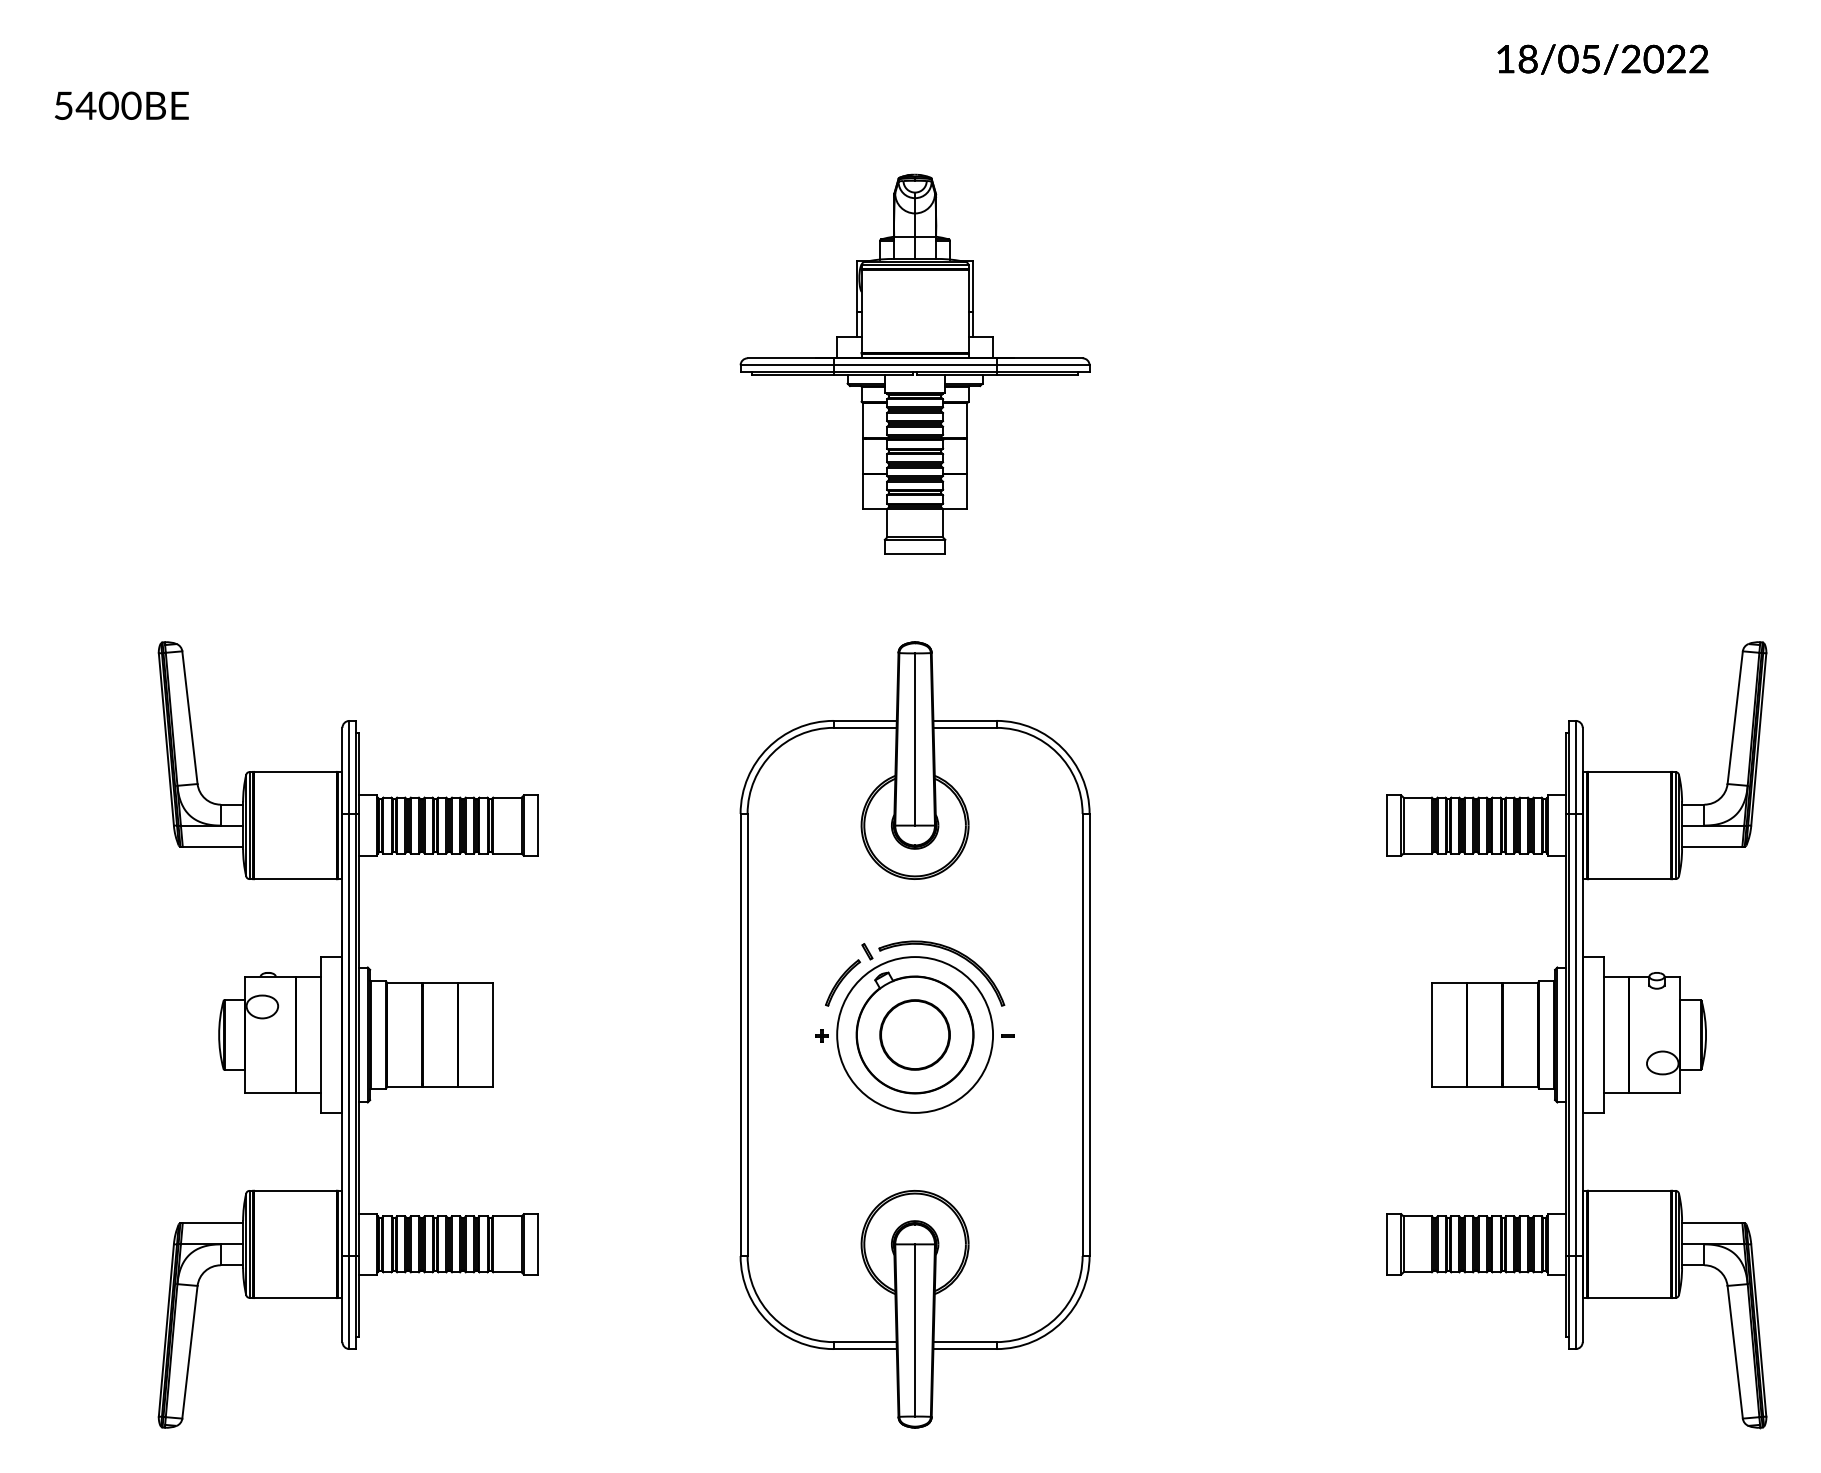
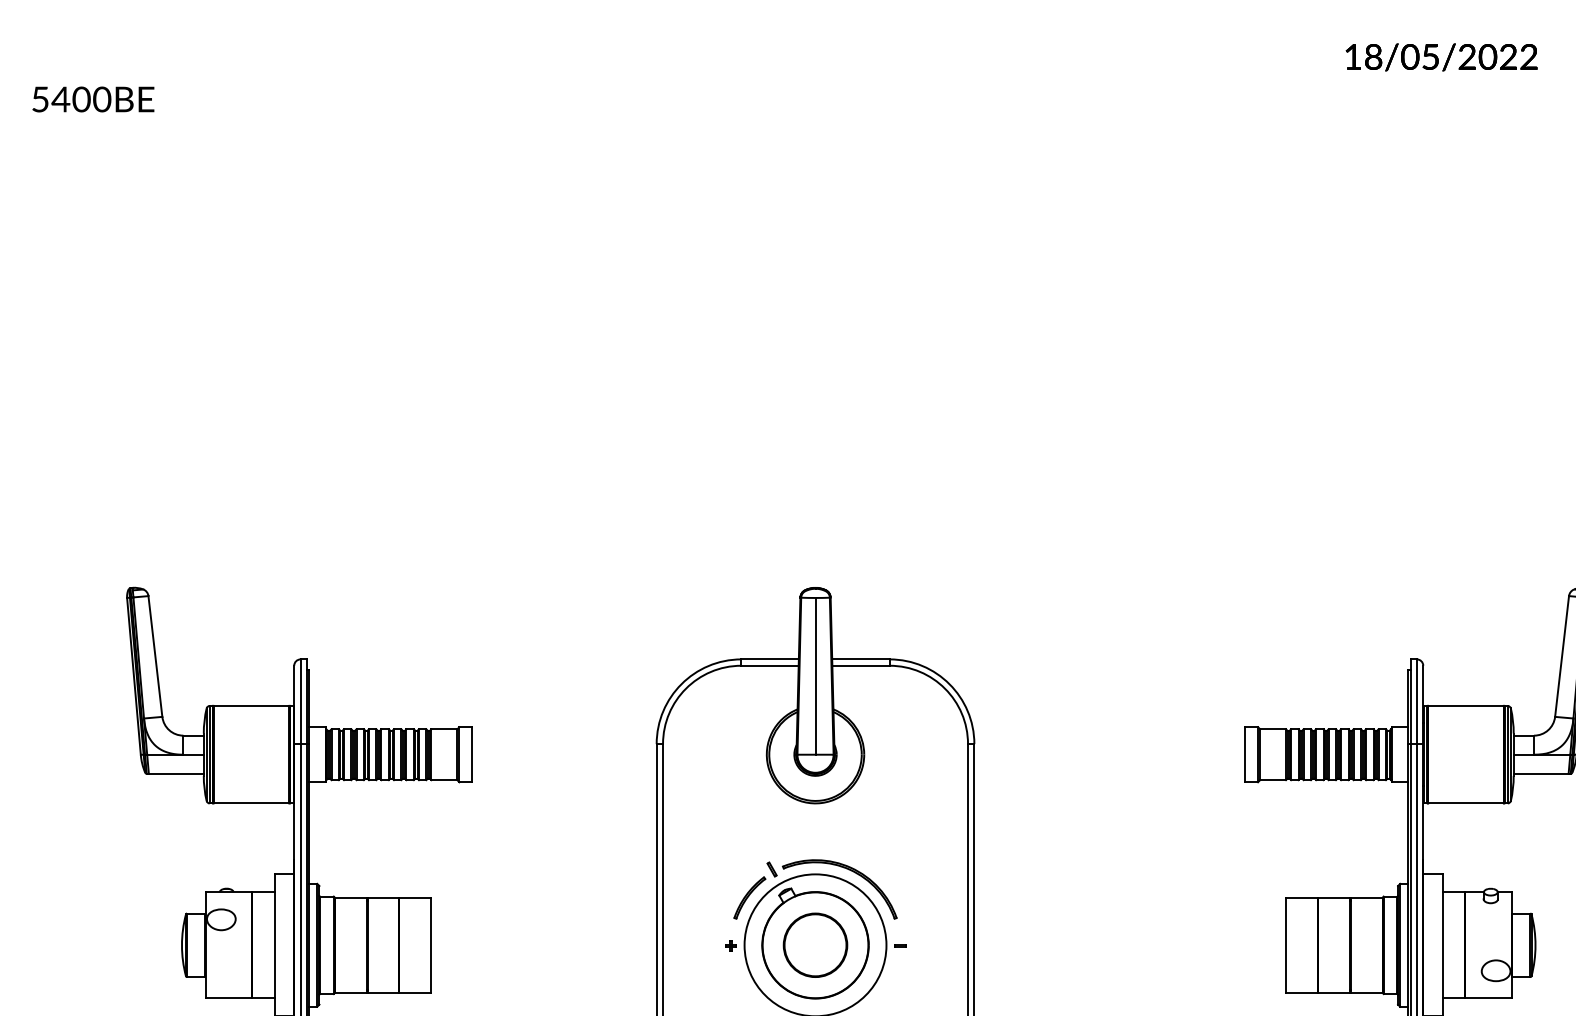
part: (914, 363) -> (814, 334), removed

